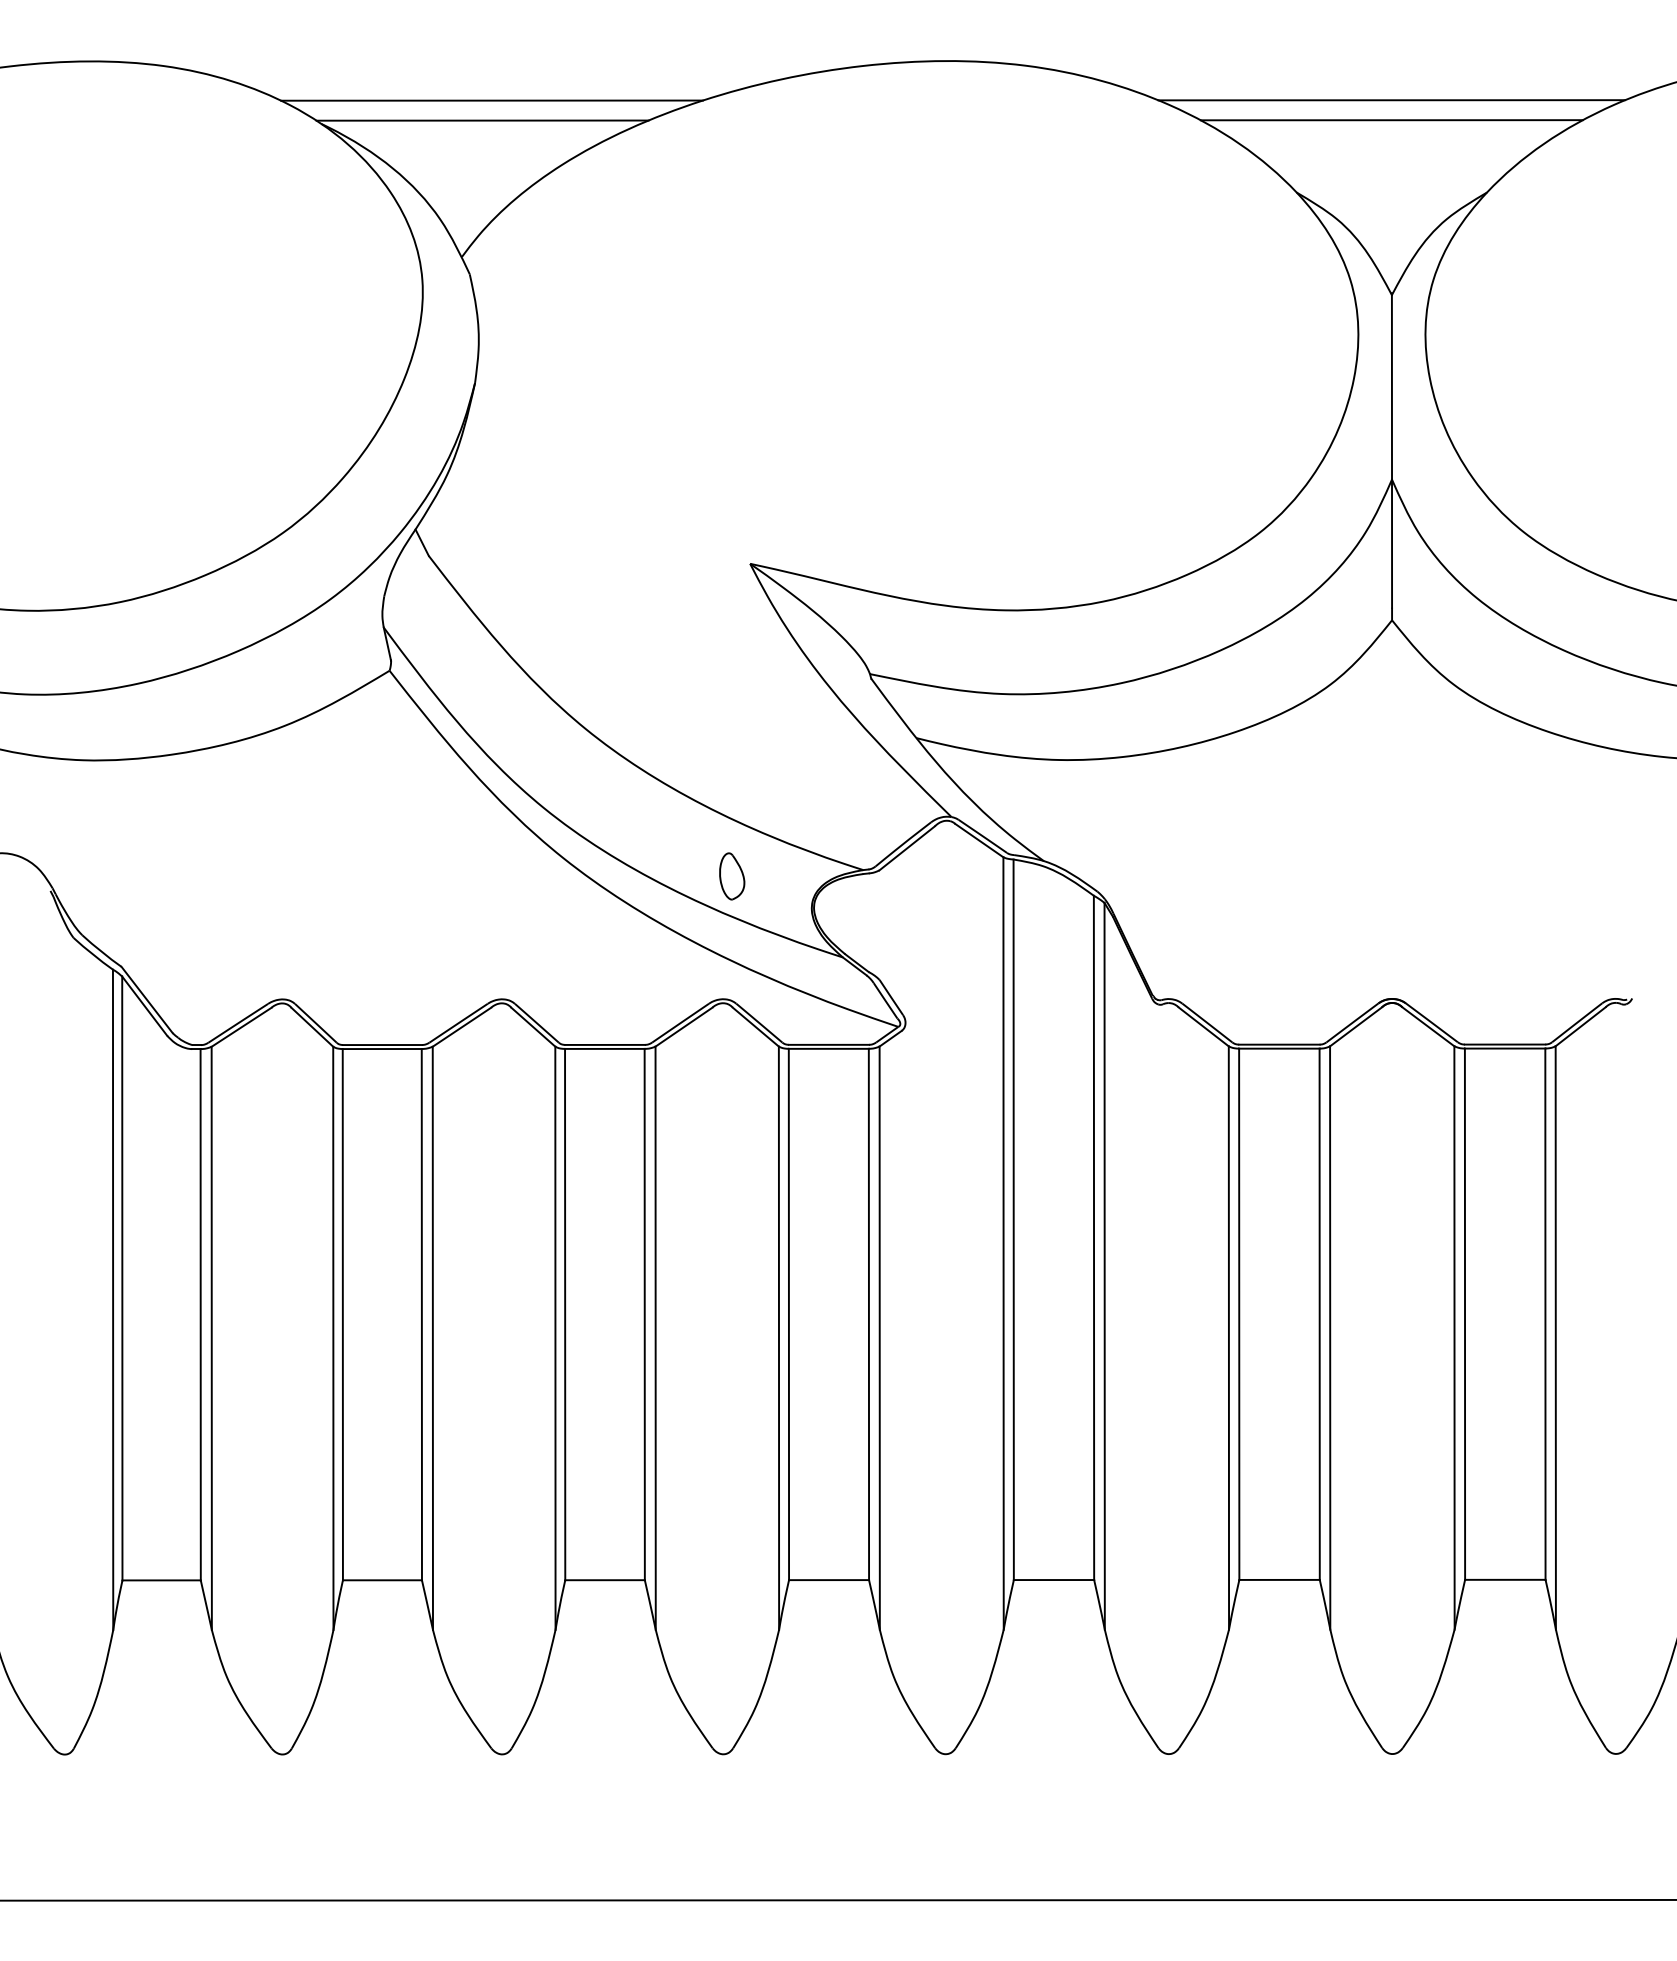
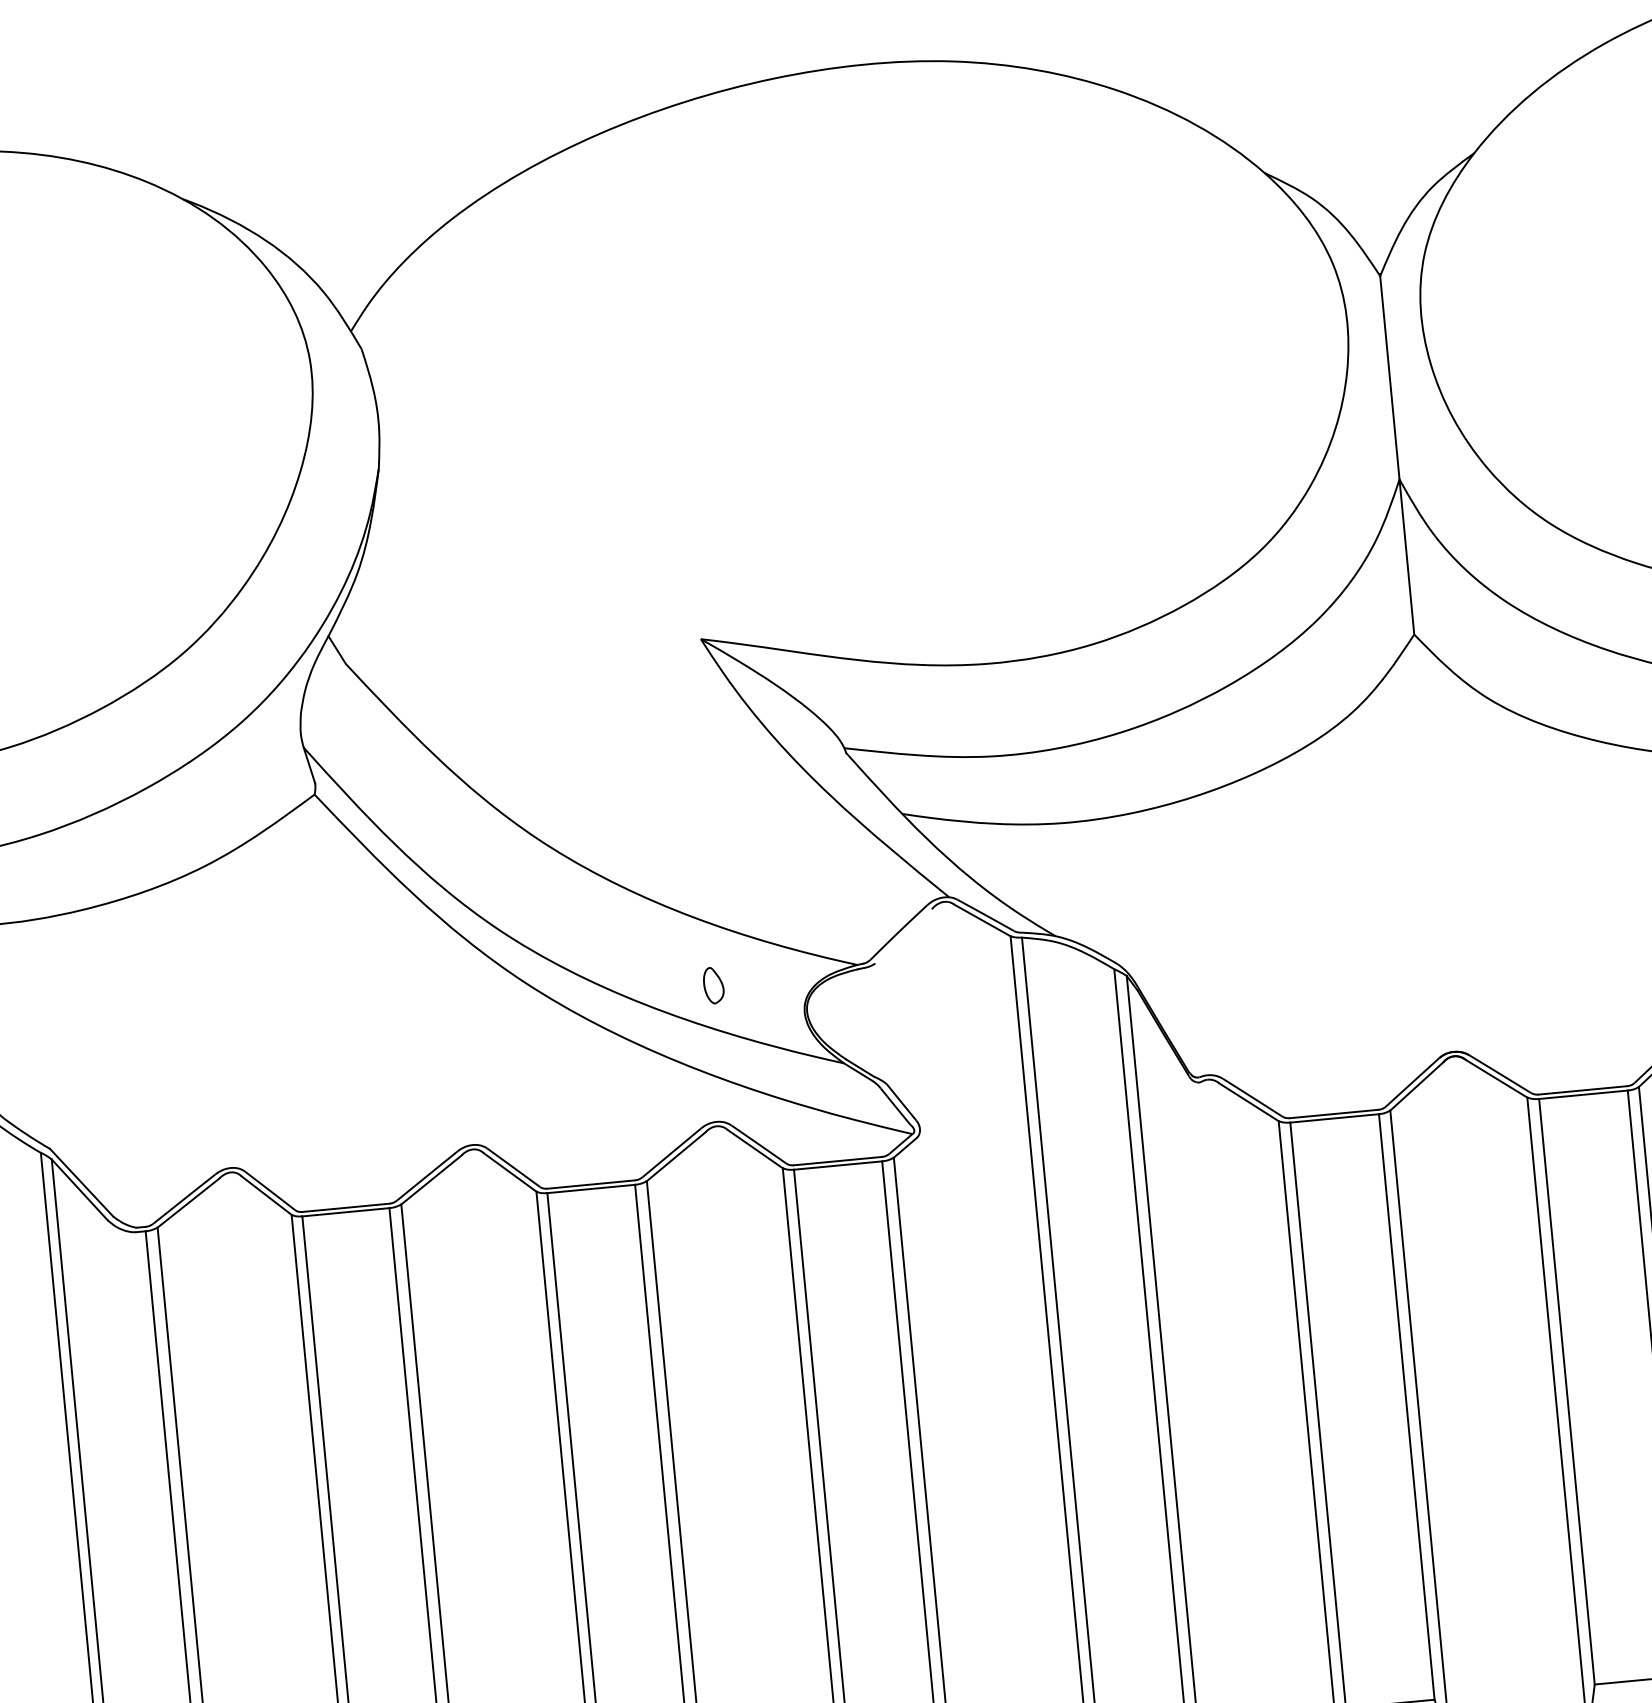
line: (491, 100) -> (367, 155), removed
line: (1391, 100) -> (1359, 61), removed
line: (482, 120) -> (359, 178), removed
line: (1391, 120) -> (1361, 83), removed
line: (906, 848) -> (902, 936), removed
part: (732, 876) -> (713, 985), size x0.7

